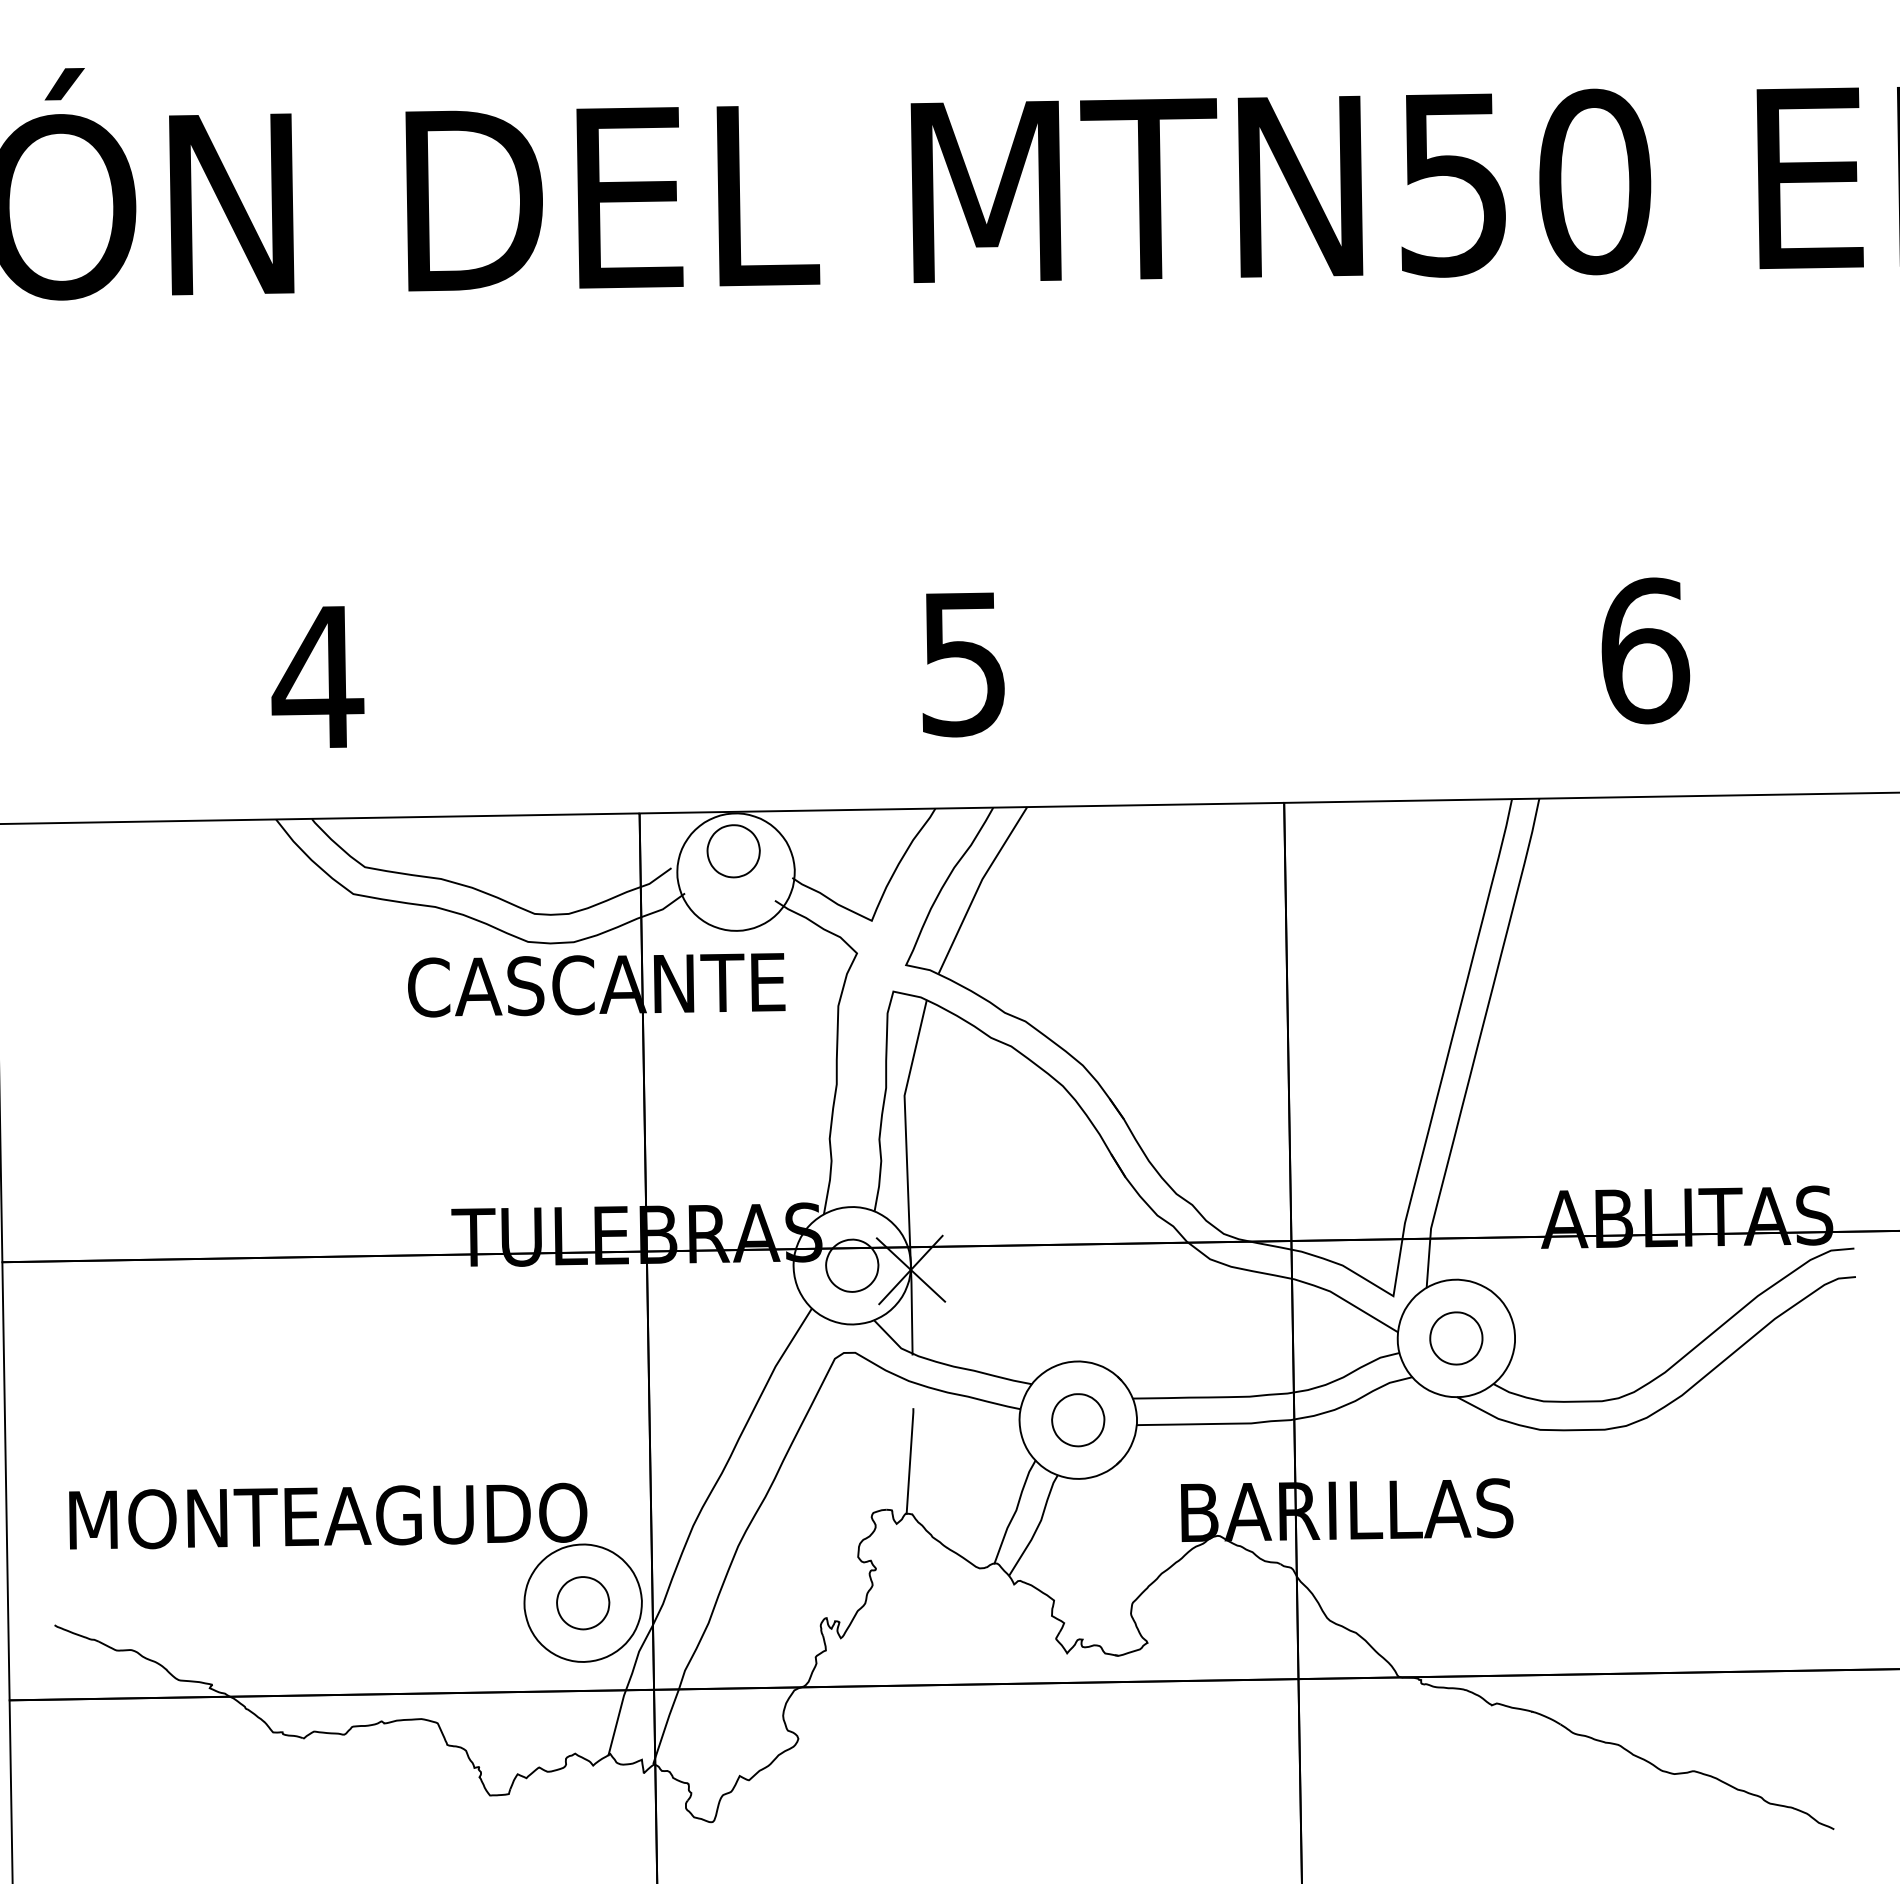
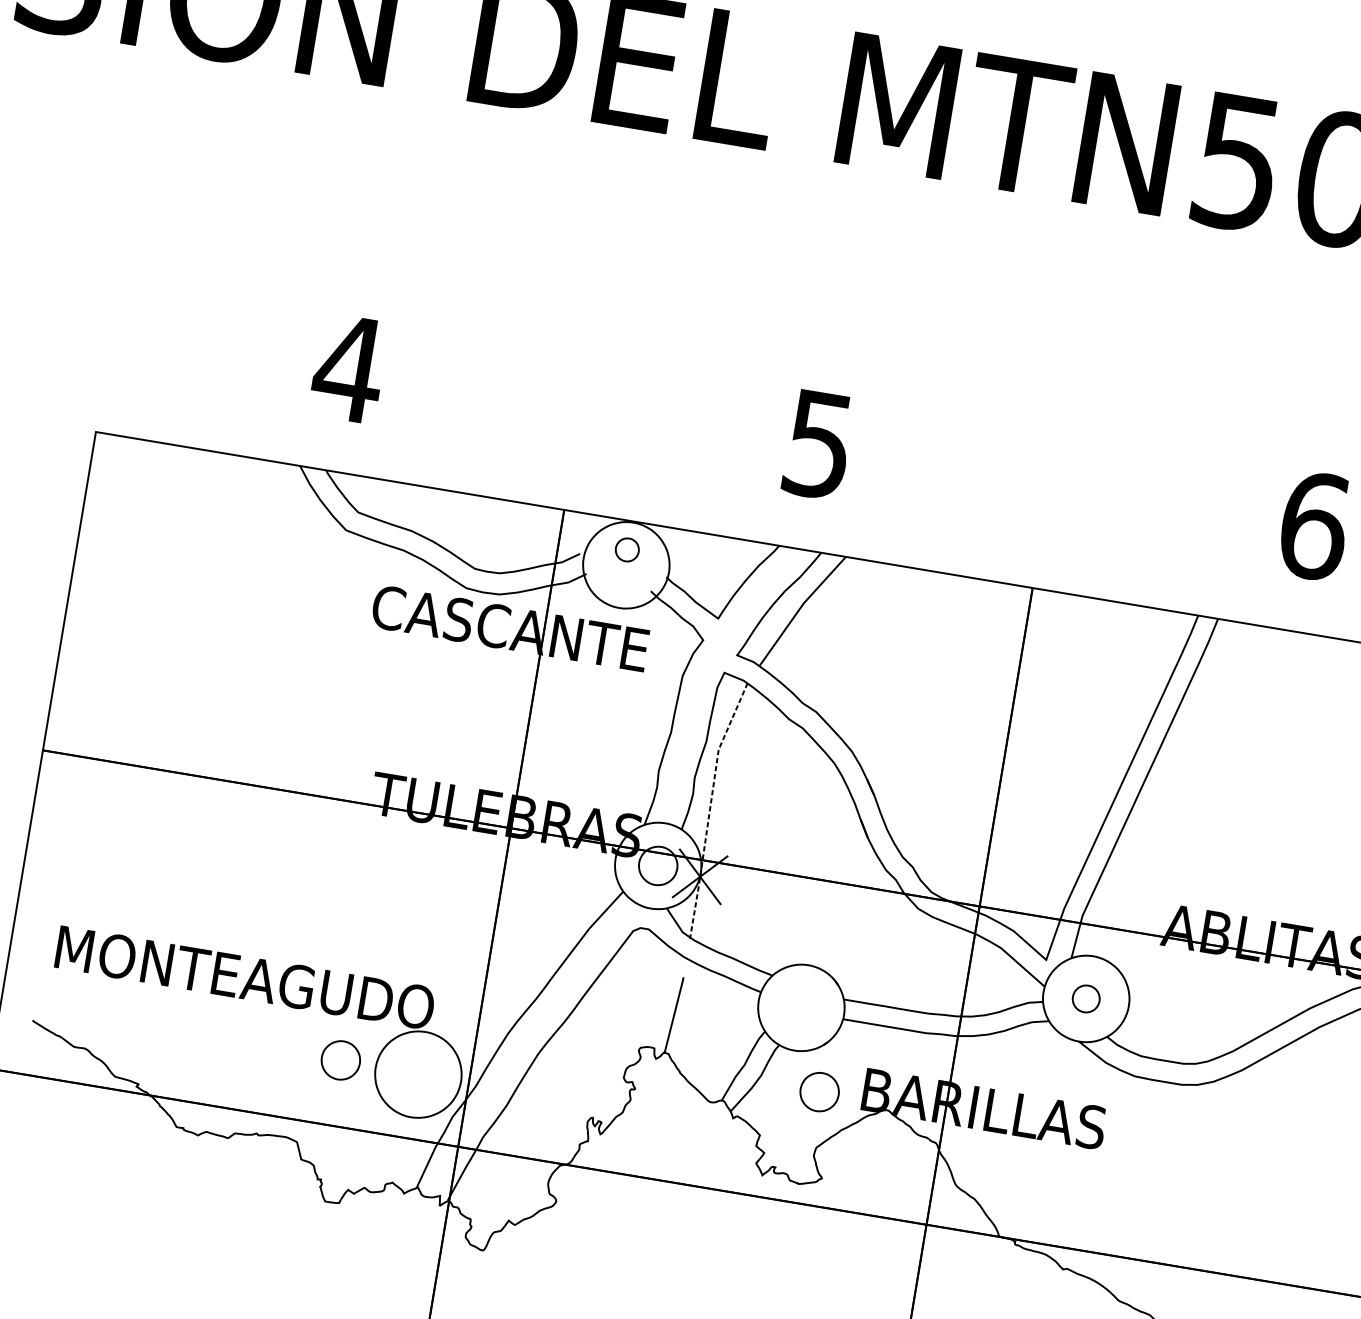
part: (733, 851) -> (627, 550), size x0.6
line: (907, 1176) -> (710, 808), solid -> dashed
part: (1456, 1338) -> (1086, 998), size x0.7
part: (1078, 1420) -> (819, 1092), moved
part: (583, 1603) -> (341, 1060), moved

